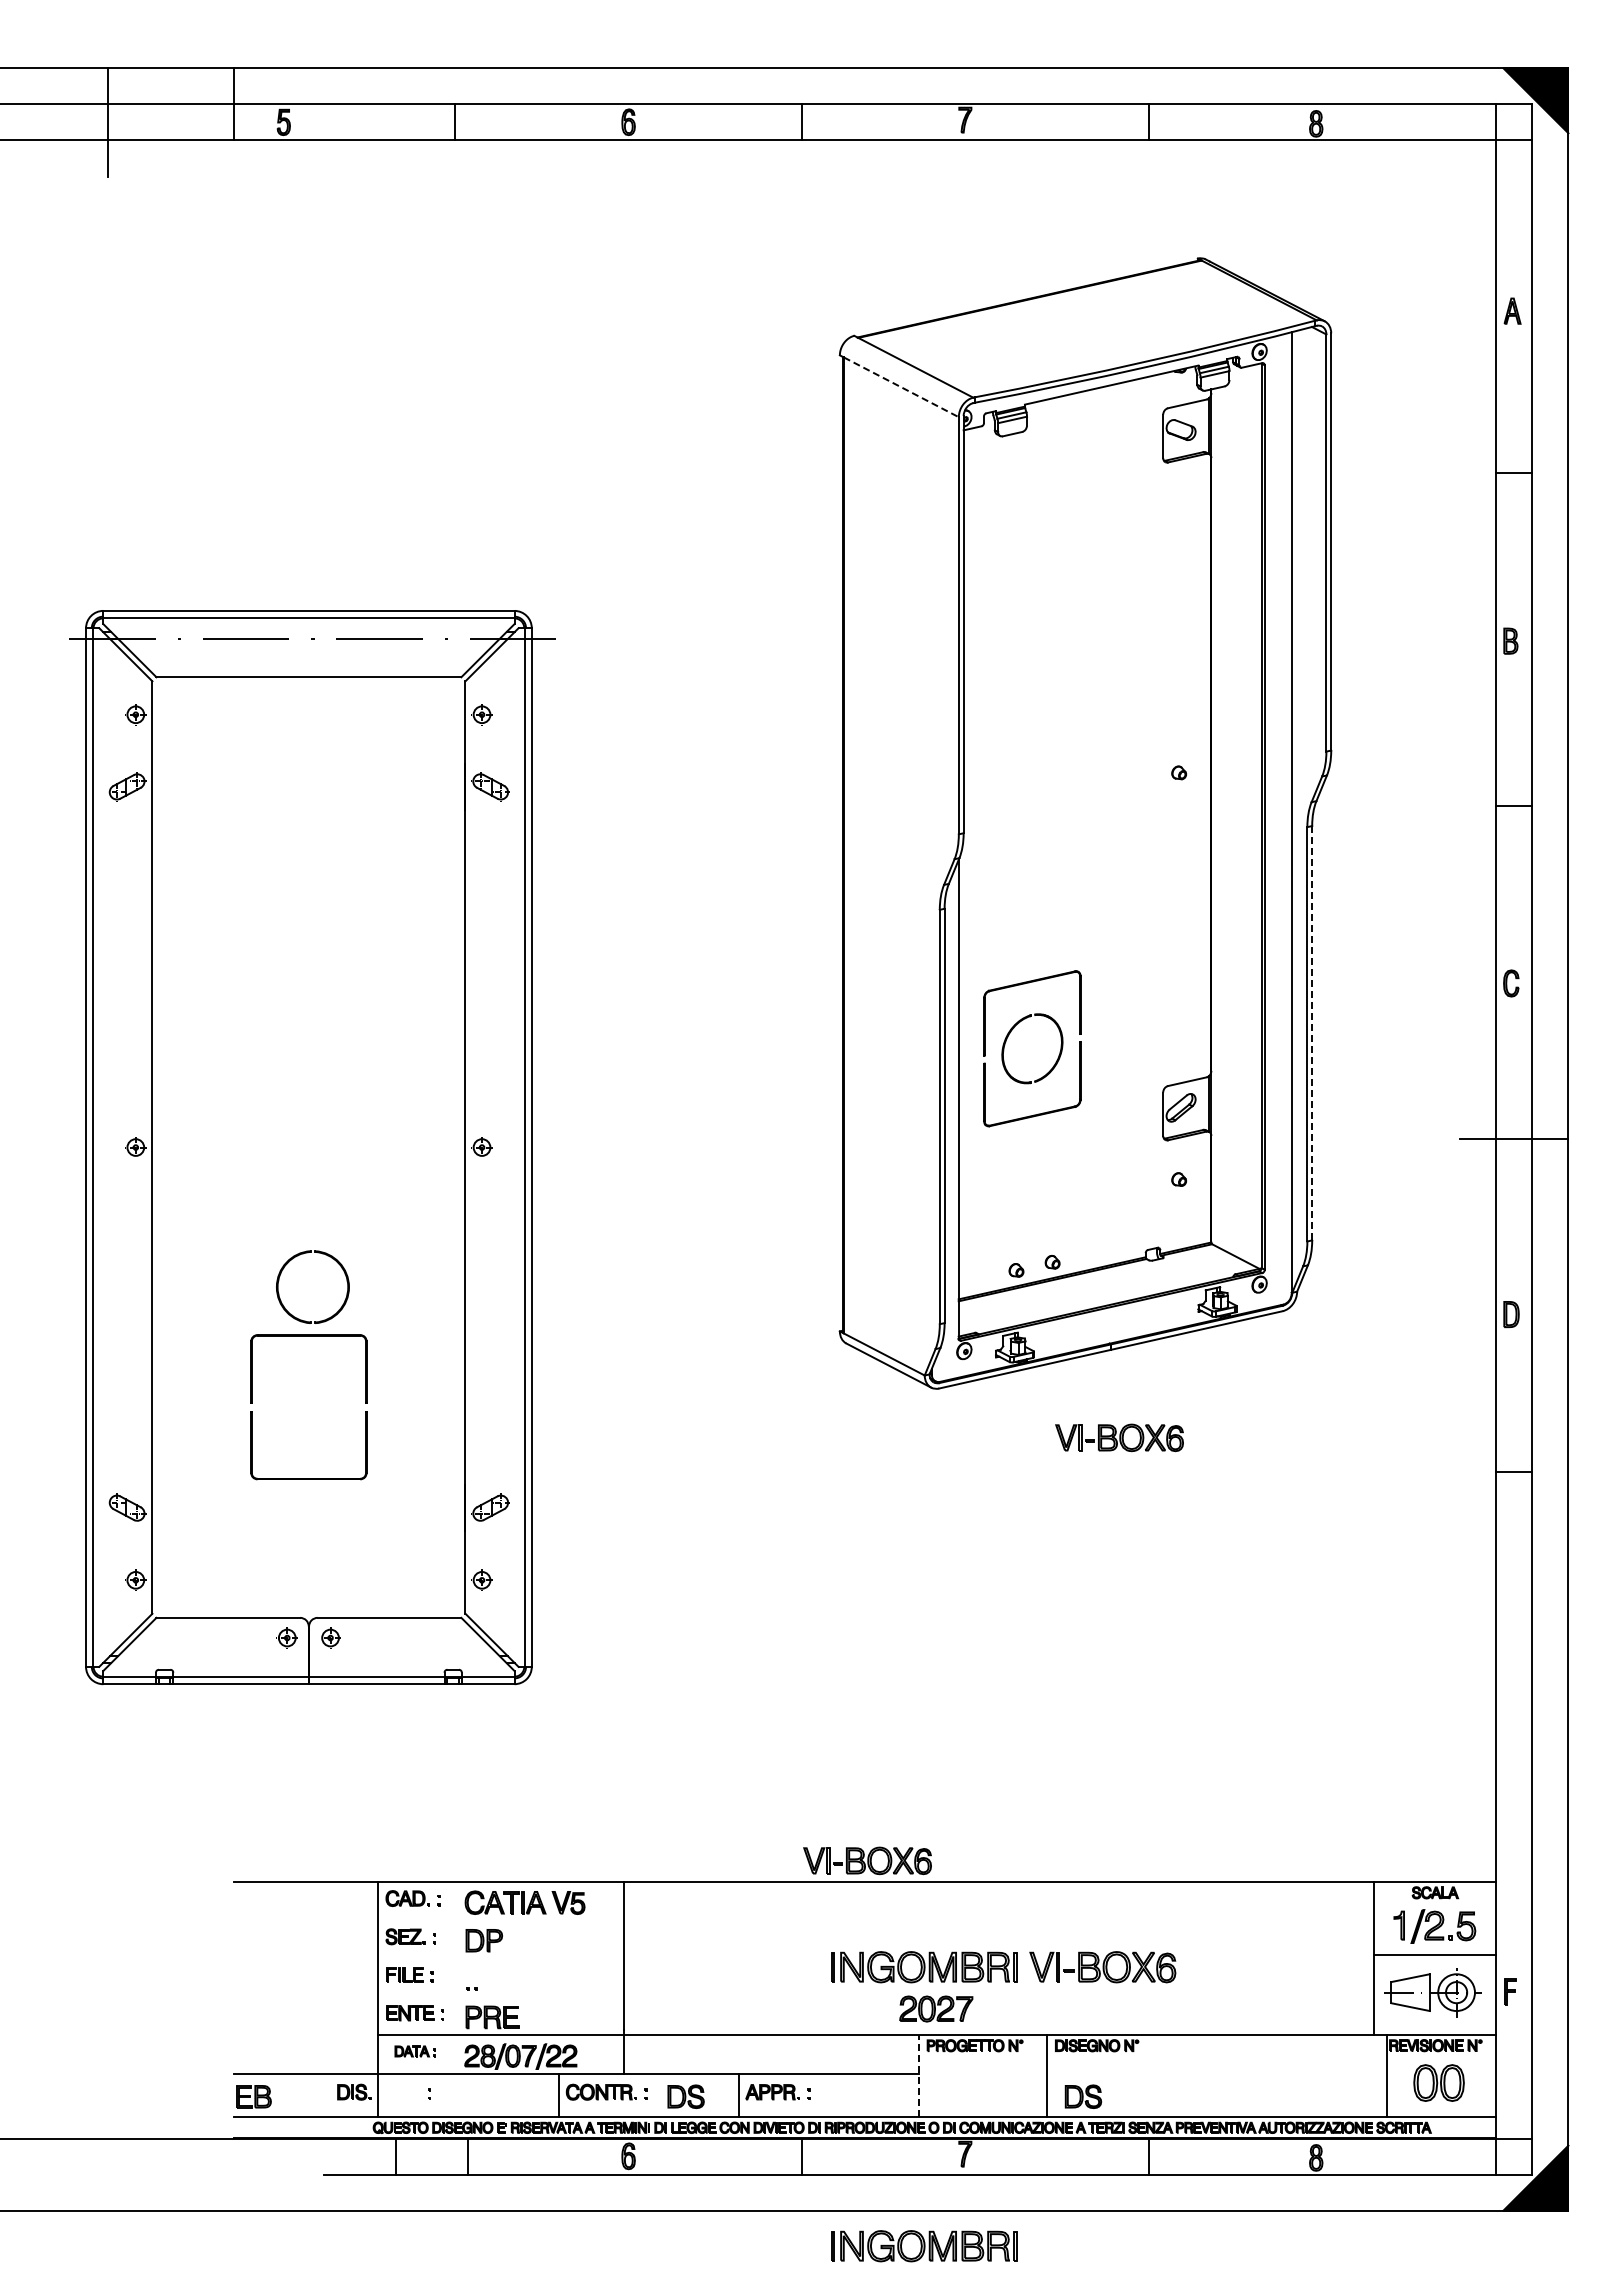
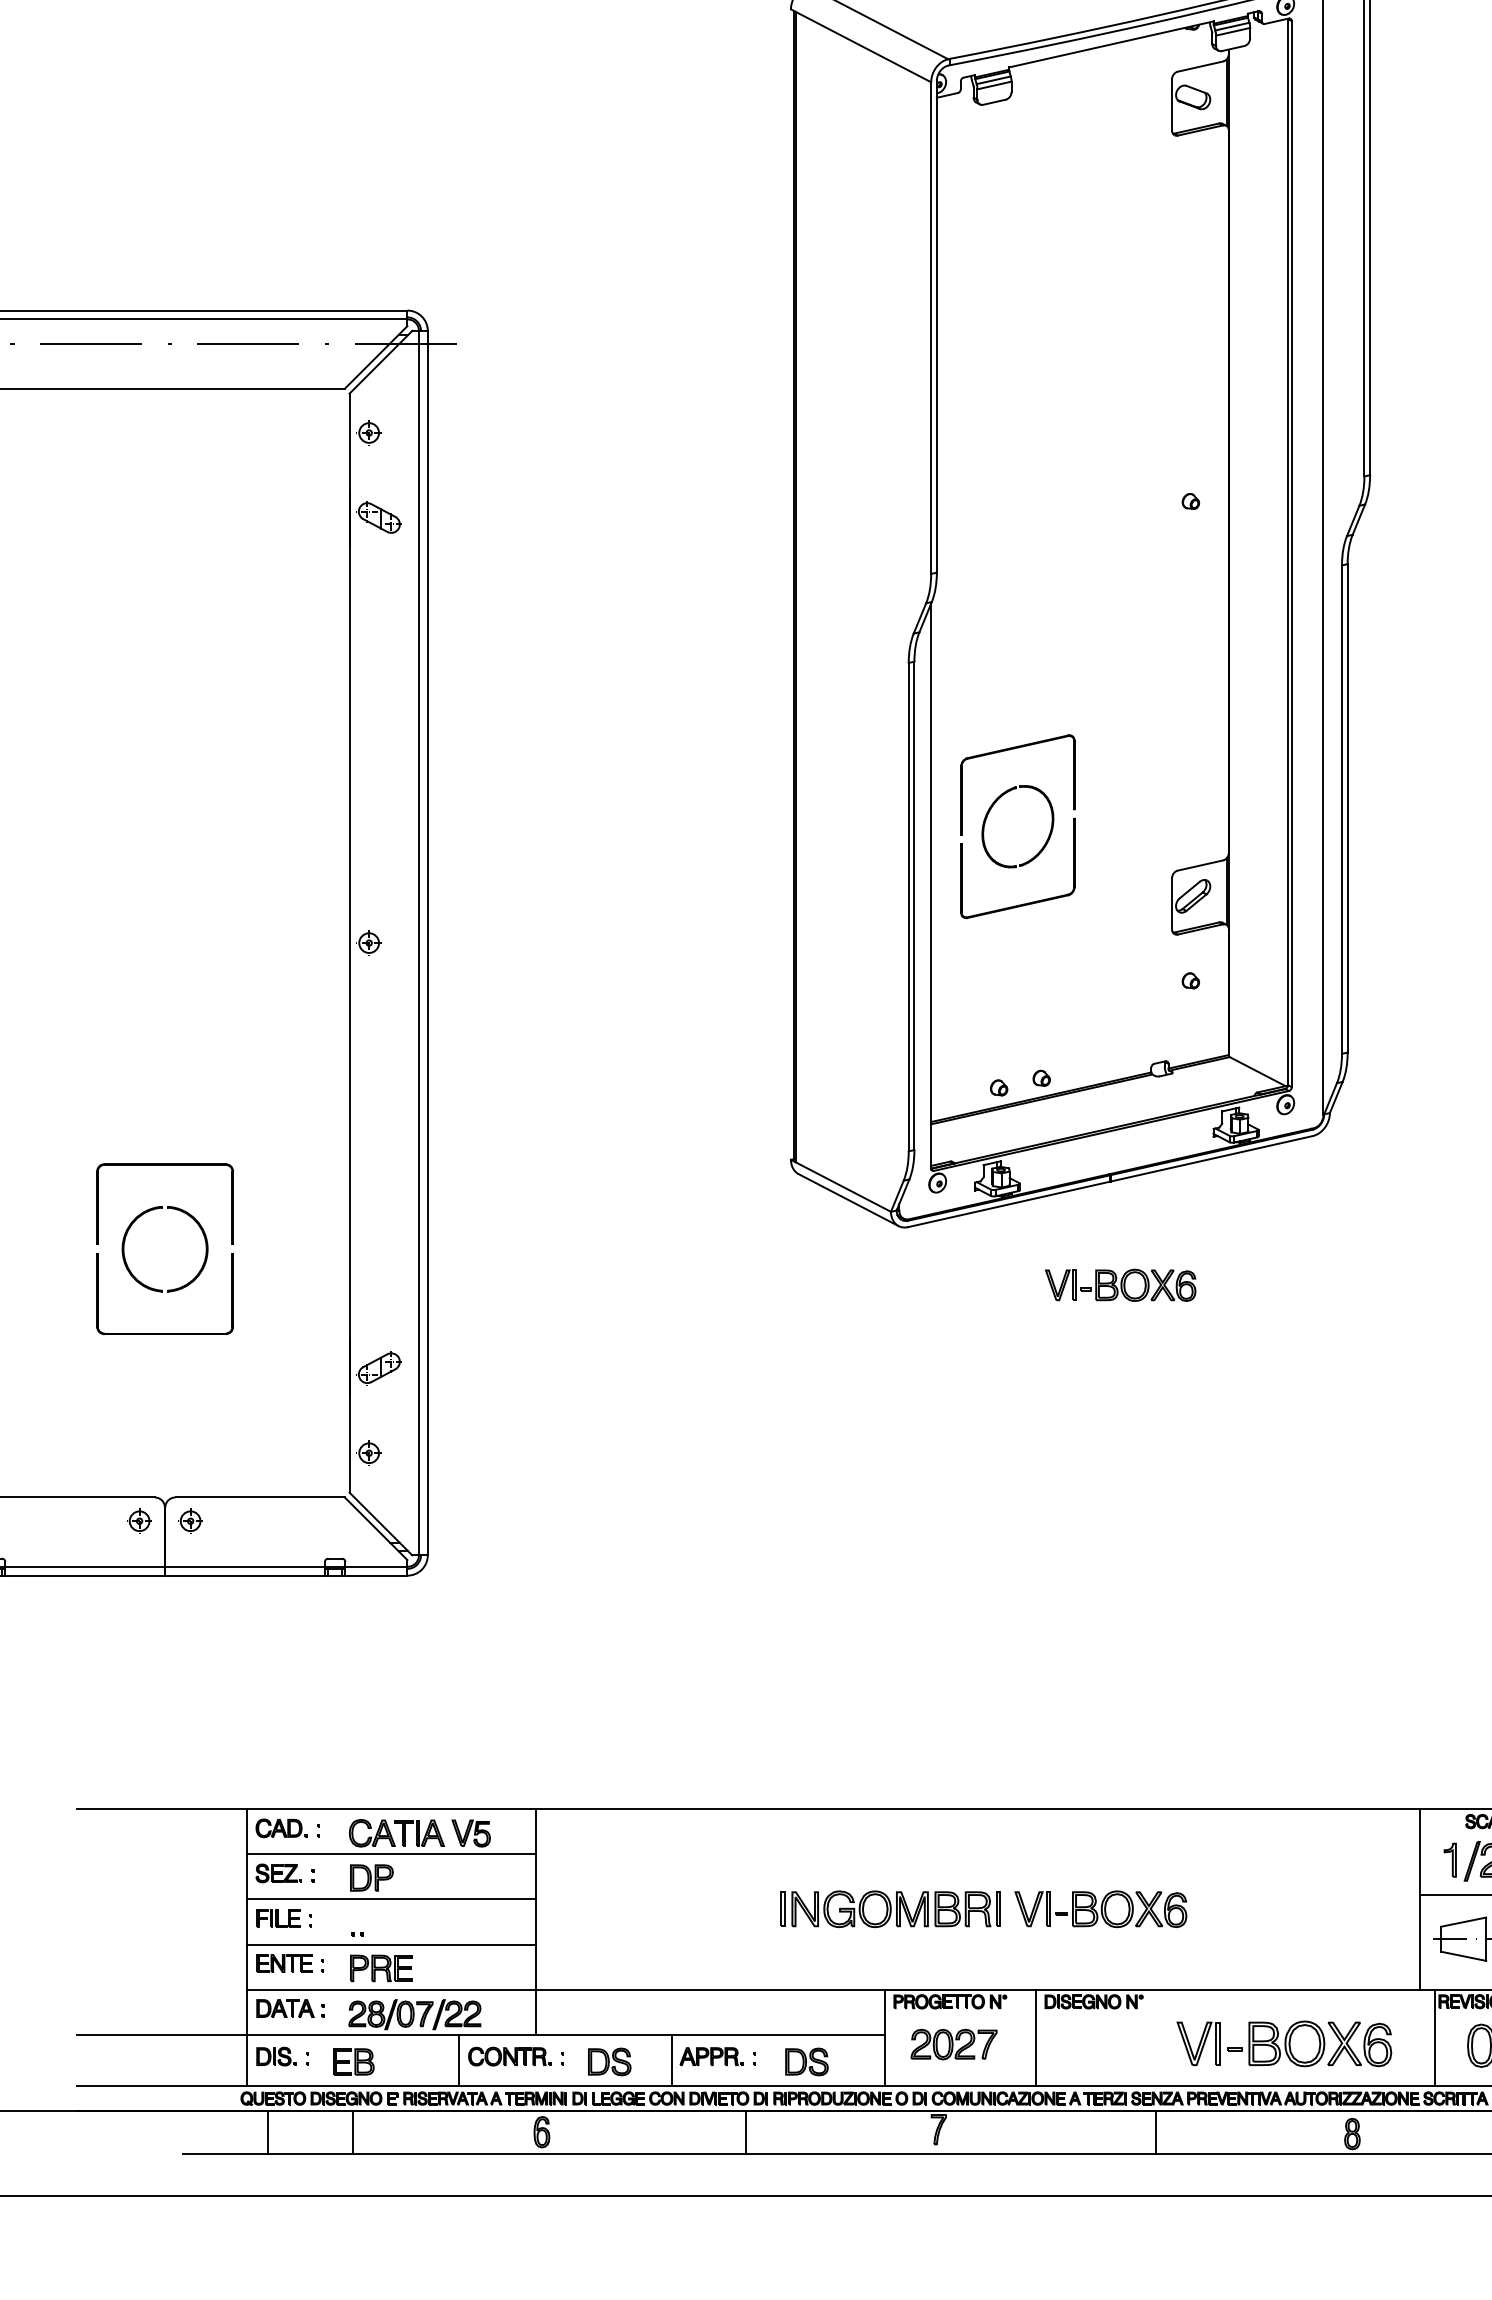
line: (901, 387) -> (863, 47), dashed -> solid
line: (1312, 1032) -> (1348, 807), dashed -> solid
part: (298, 1256) -> (148, 1212), moved
part: (867, 1860) -> (823, 1783), removed
line: (500, 1920) -> (390, 1854), added
line: (500, 1958) -> (390, 1898), added
line: (500, 1997) -> (390, 1944), added
part: (936, 2008) -> (954, 2043), moved
part: (414, 2051) -> (289, 2008), size x1.43
line: (919, 2076) -> (884, 2038), dashed -> solid
part: (1258, 2081) -> (1284, 2043), added
part: (354, 2091) -> (276, 2055), moved
part: (253, 2096) -> (353, 2061), moved
part: (1083, 2096) -> (807, 2061), moved
part: (924, 2246) -> (890, 2238), removed

